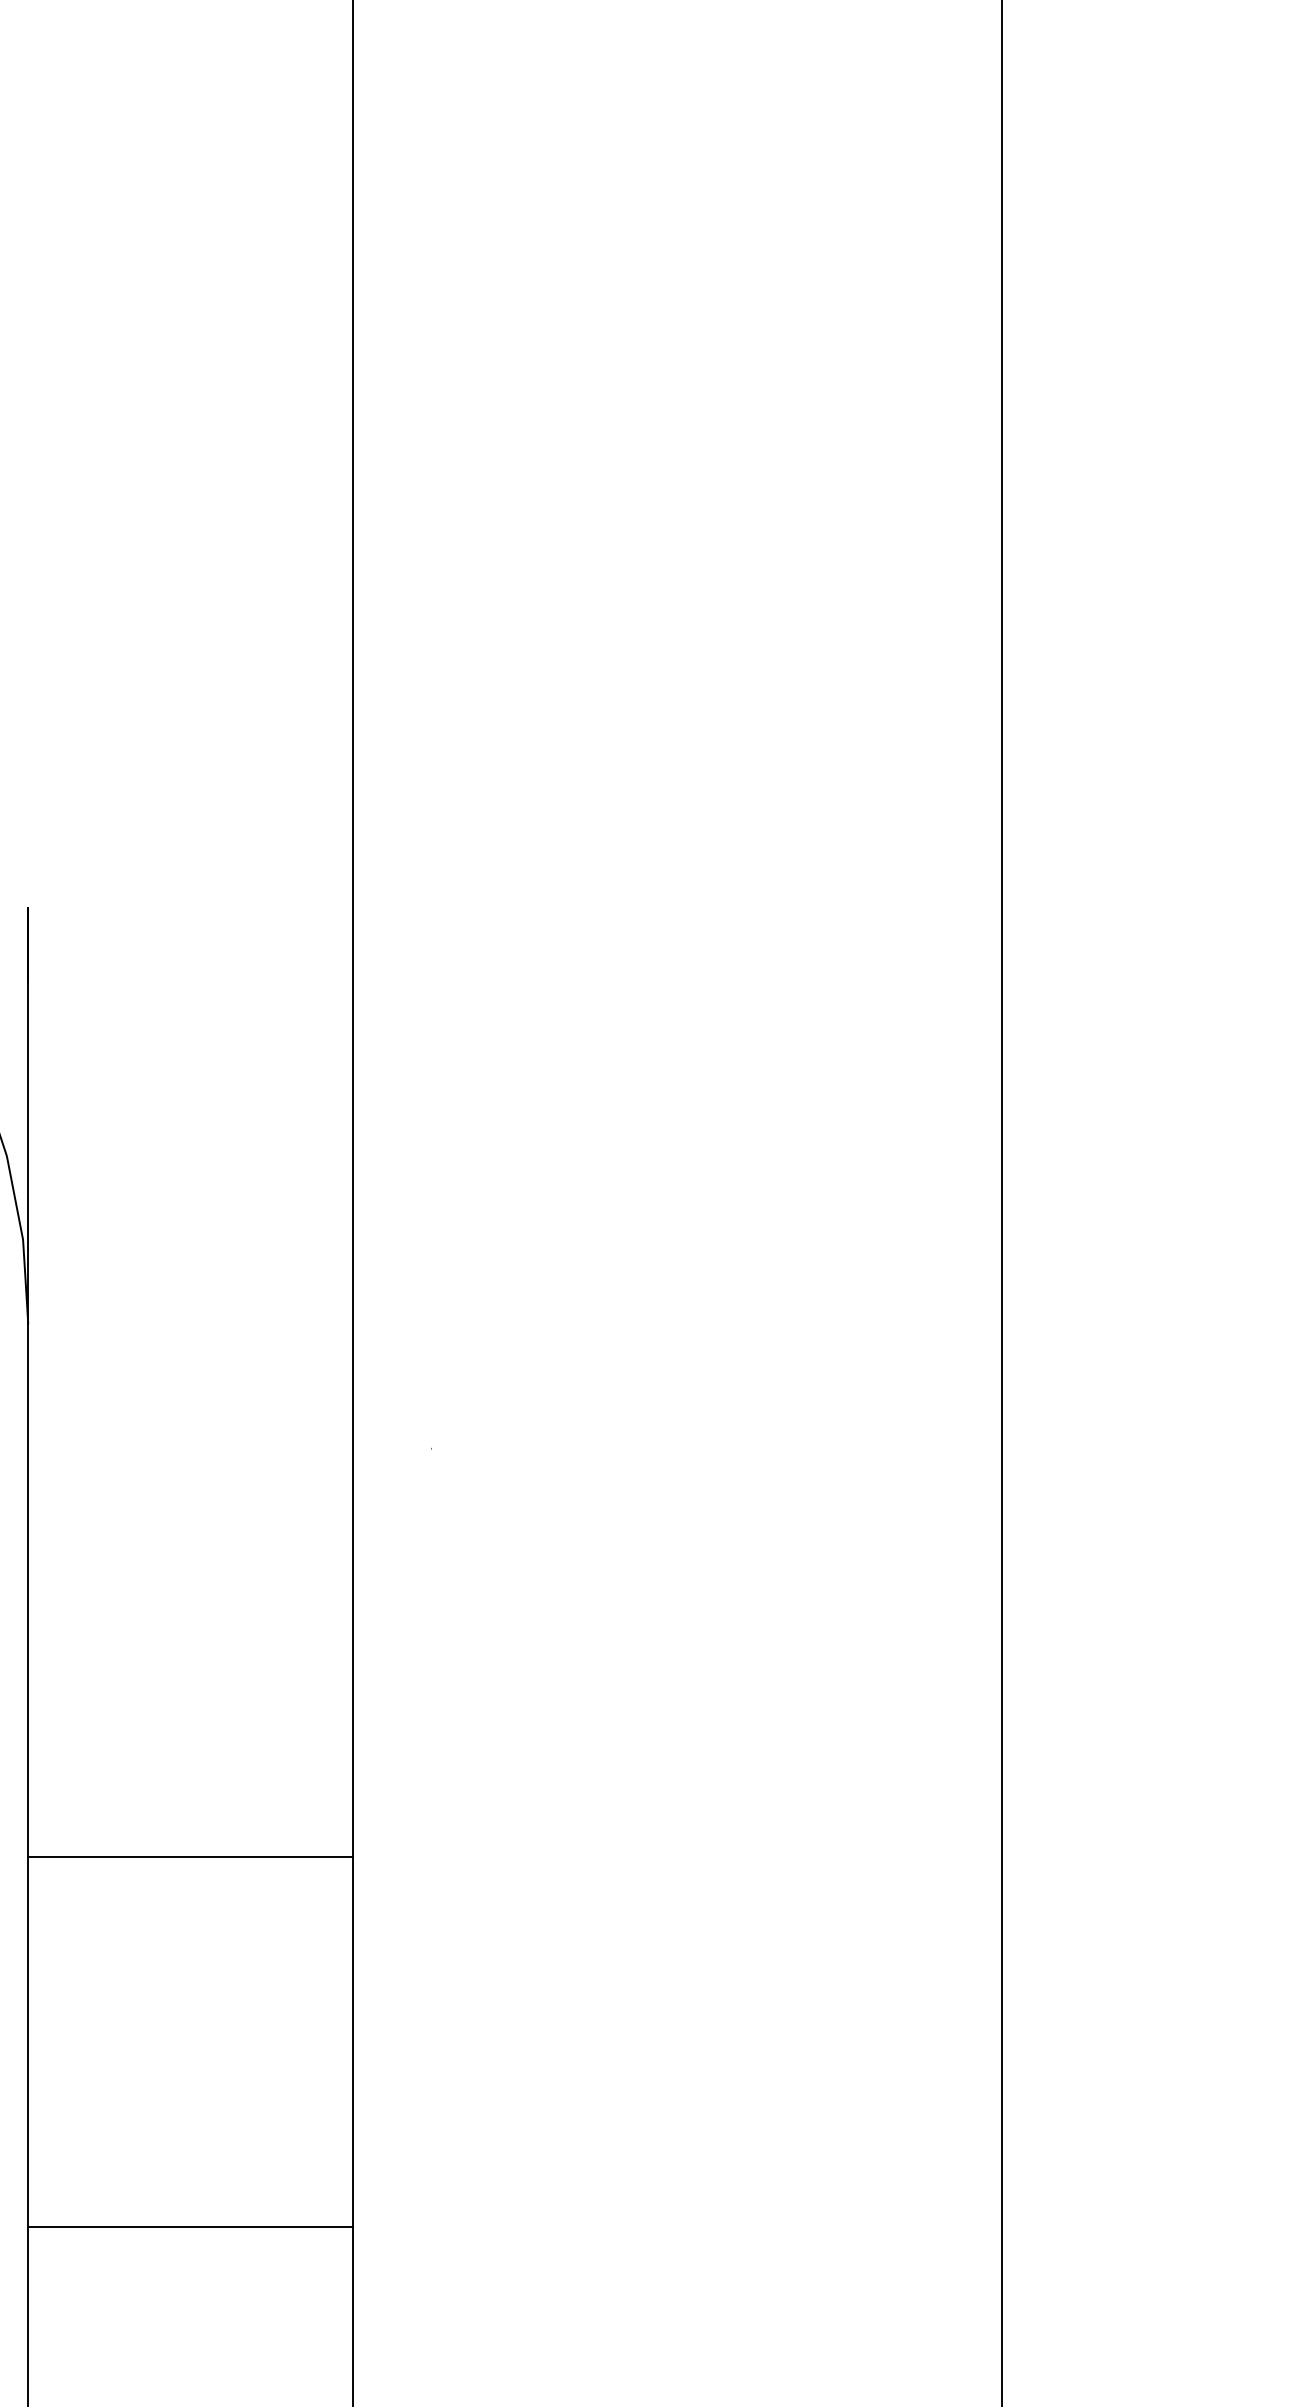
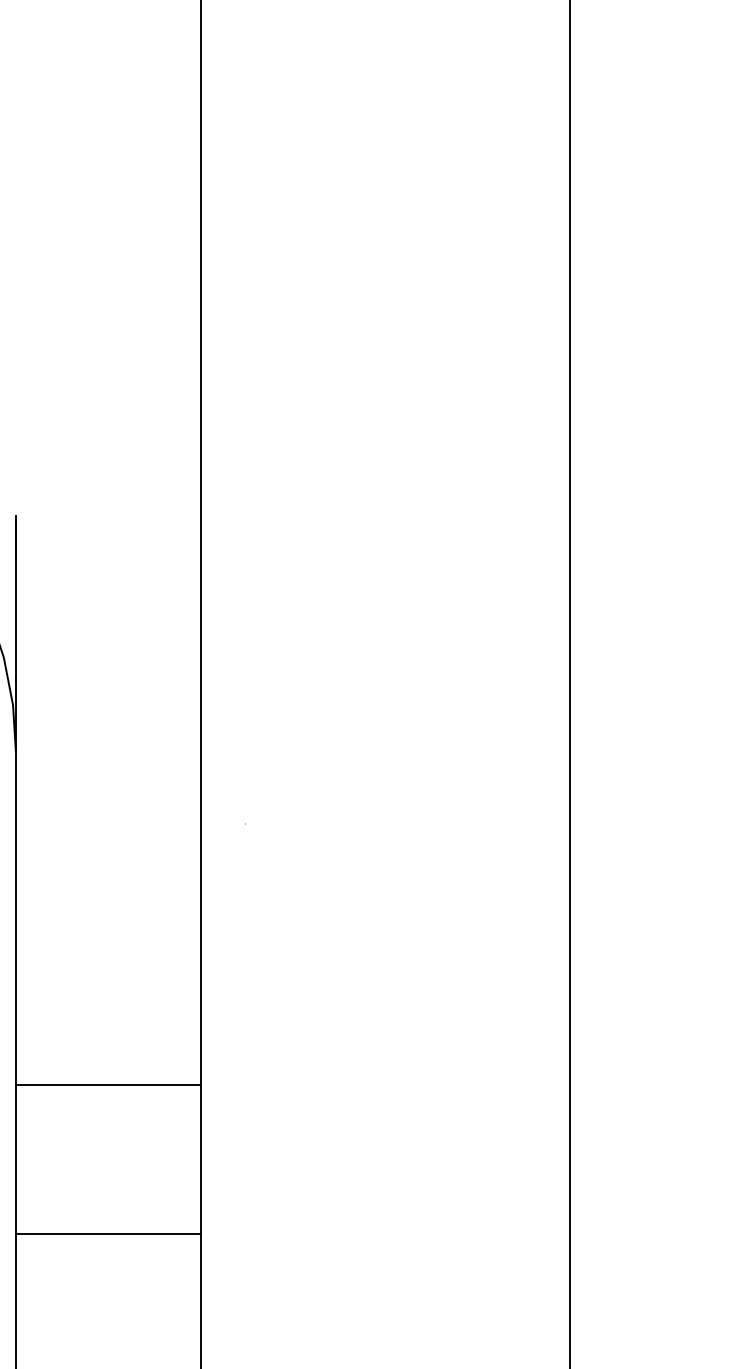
line: (189, 1855) -> (107, 1084), moved
line: (189, 2226) -> (107, 1233), moved

